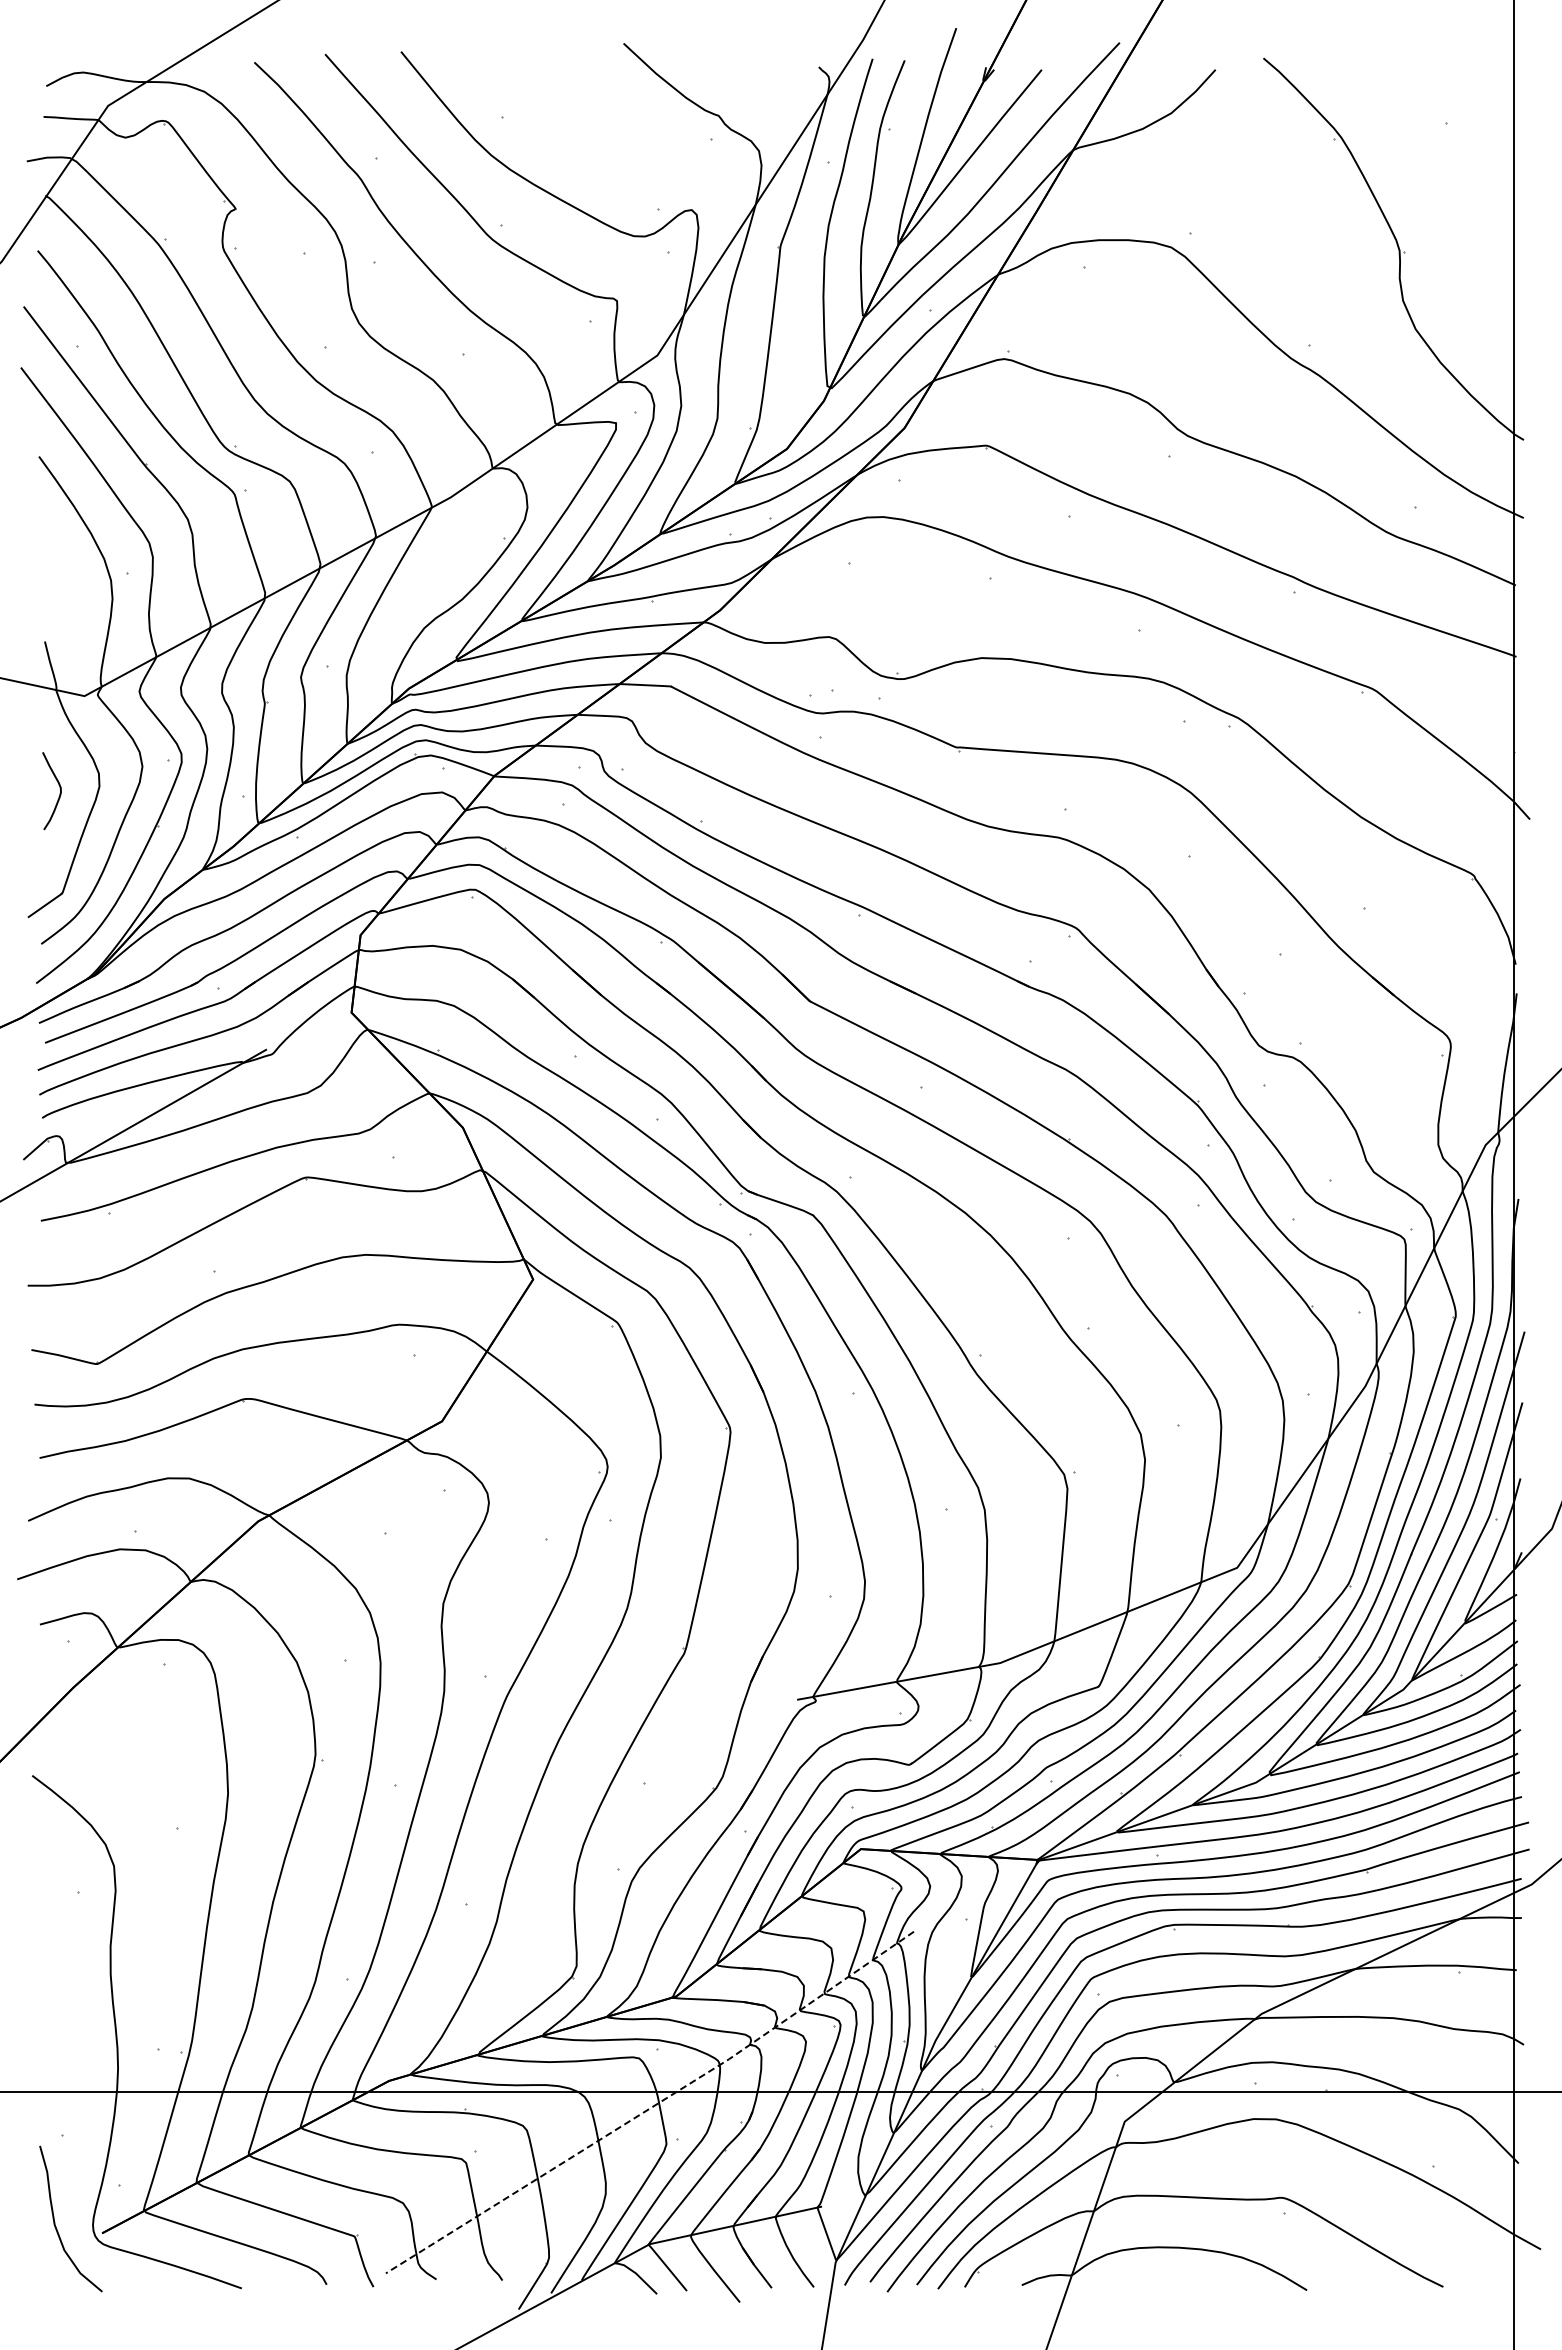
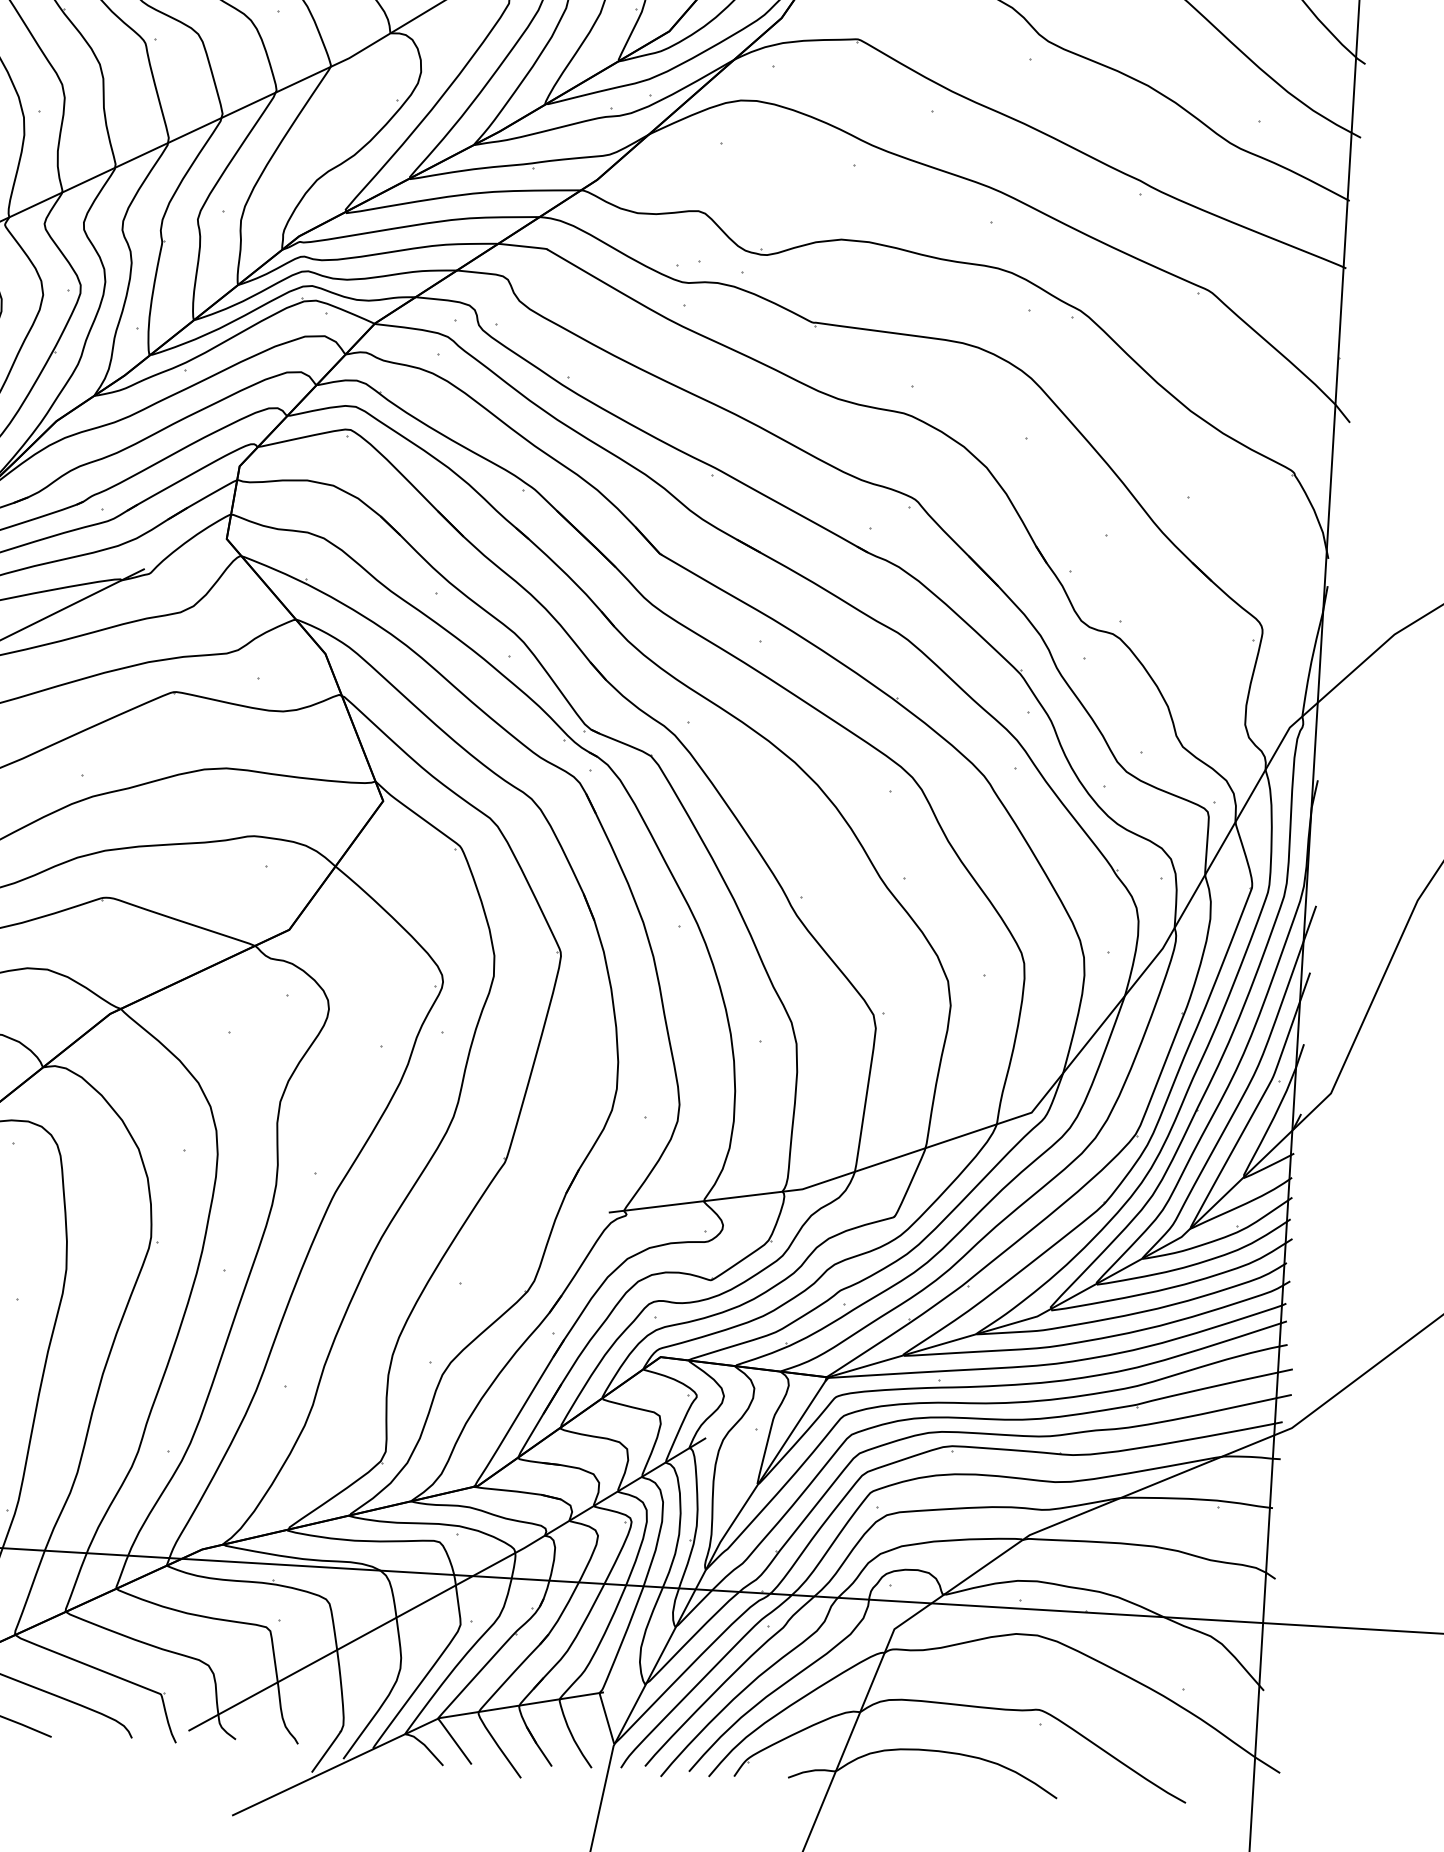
line: (652, 2106) -> (449, 1588), dashed -> solid

